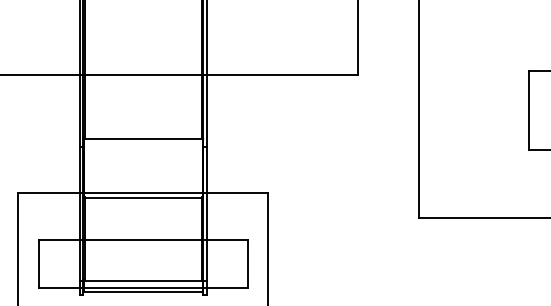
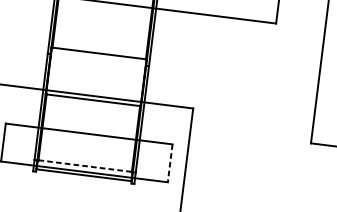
line: (248, 264) -> (170, 163), solid -> dashed
line: (143, 280) -> (85, 166), solid -> dashed

